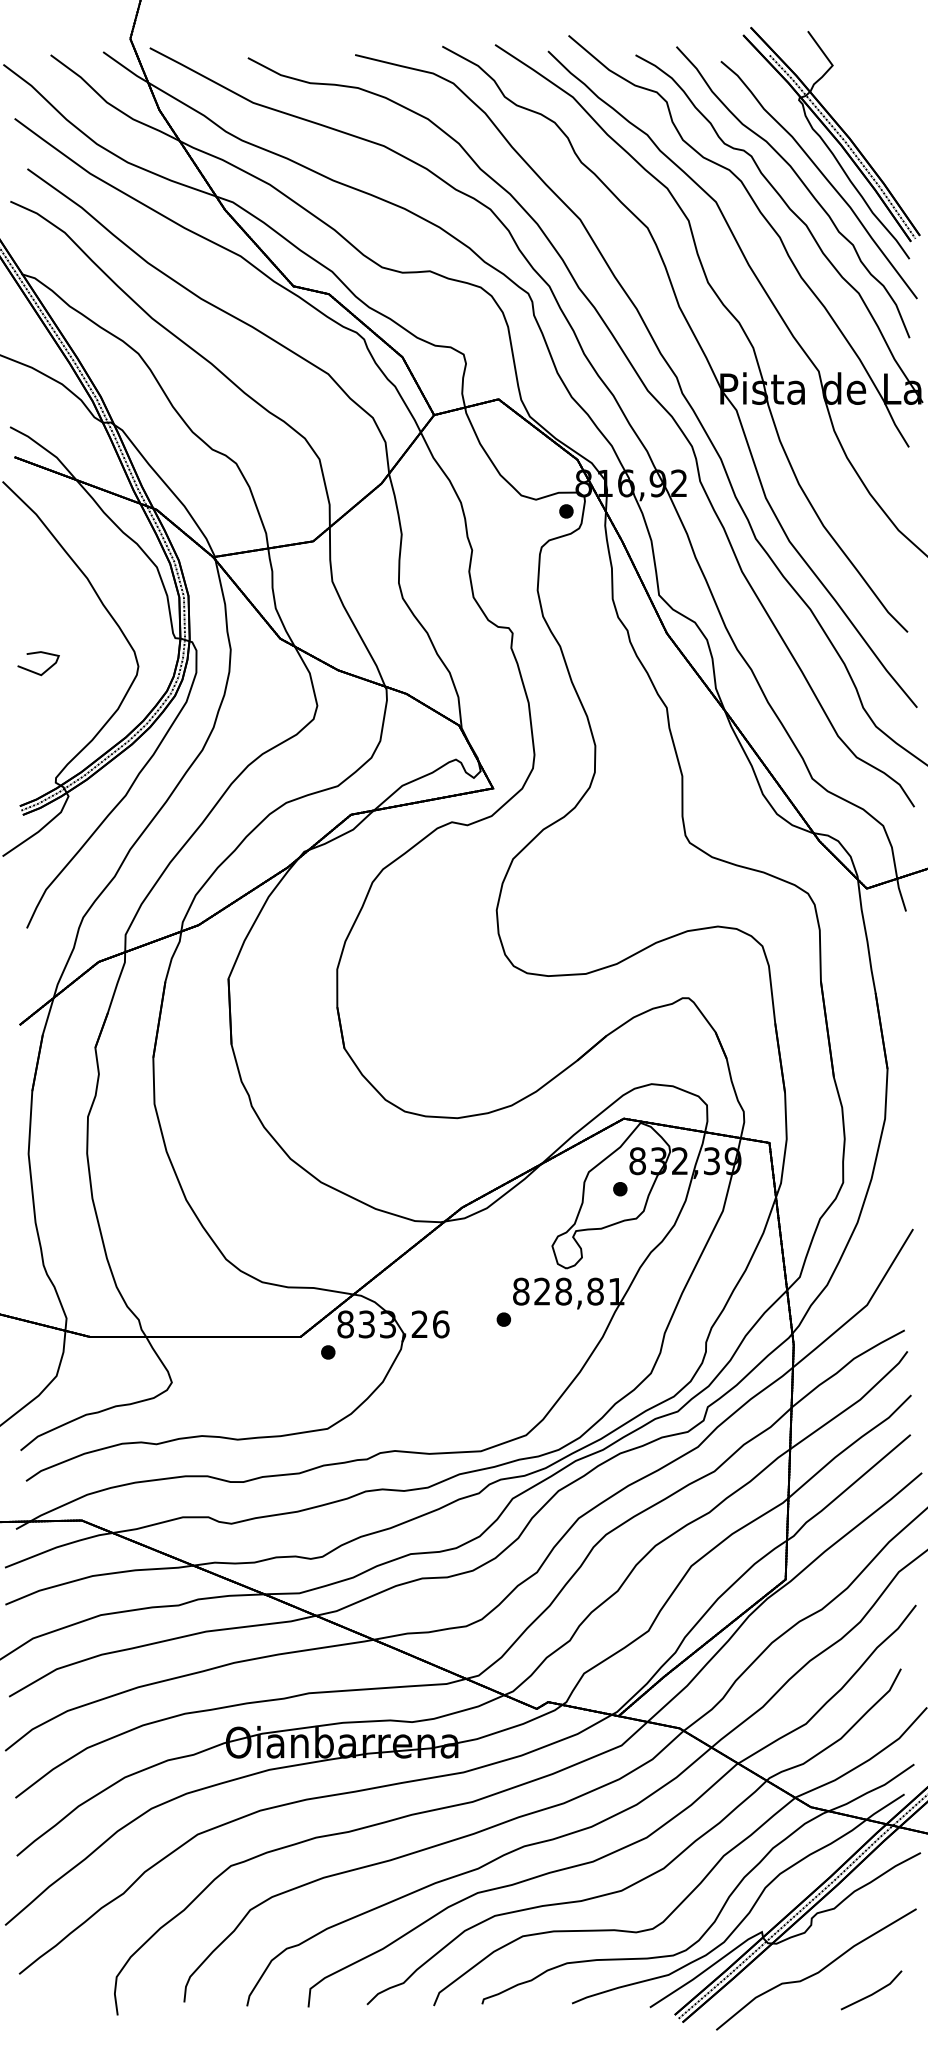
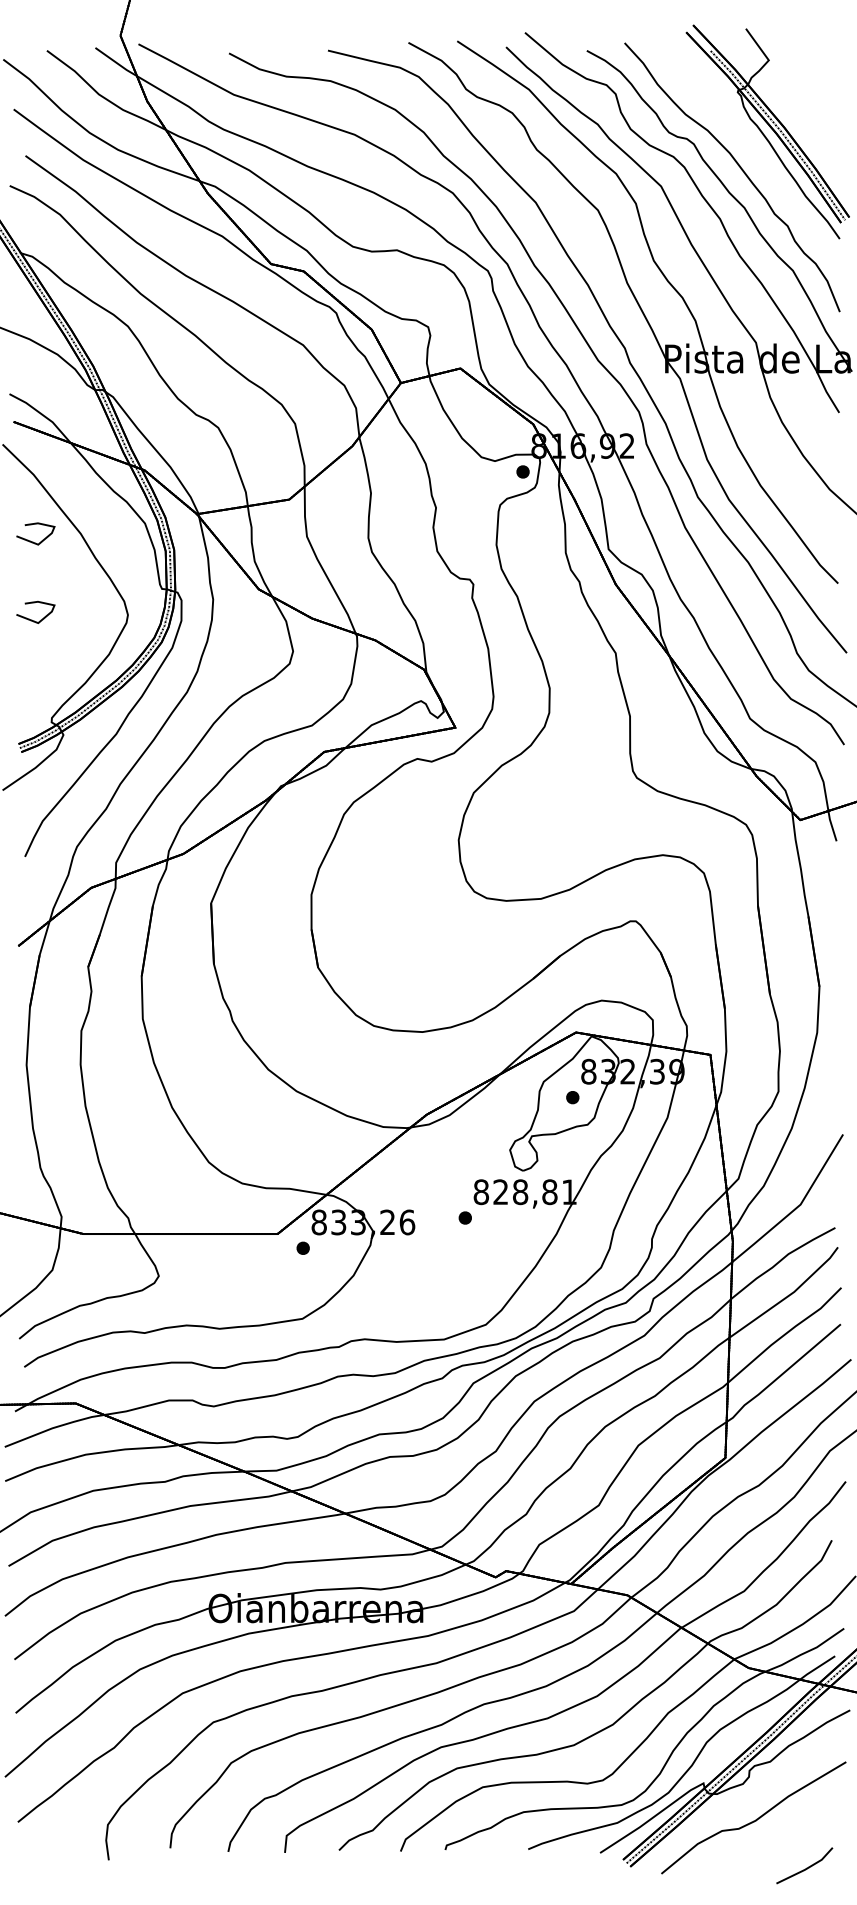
part: (824, 178) -> (761, 164), removed
curve: (34, 586) -> (32, 541), added
part: (871, 1990) -> (804, 1865), moved

